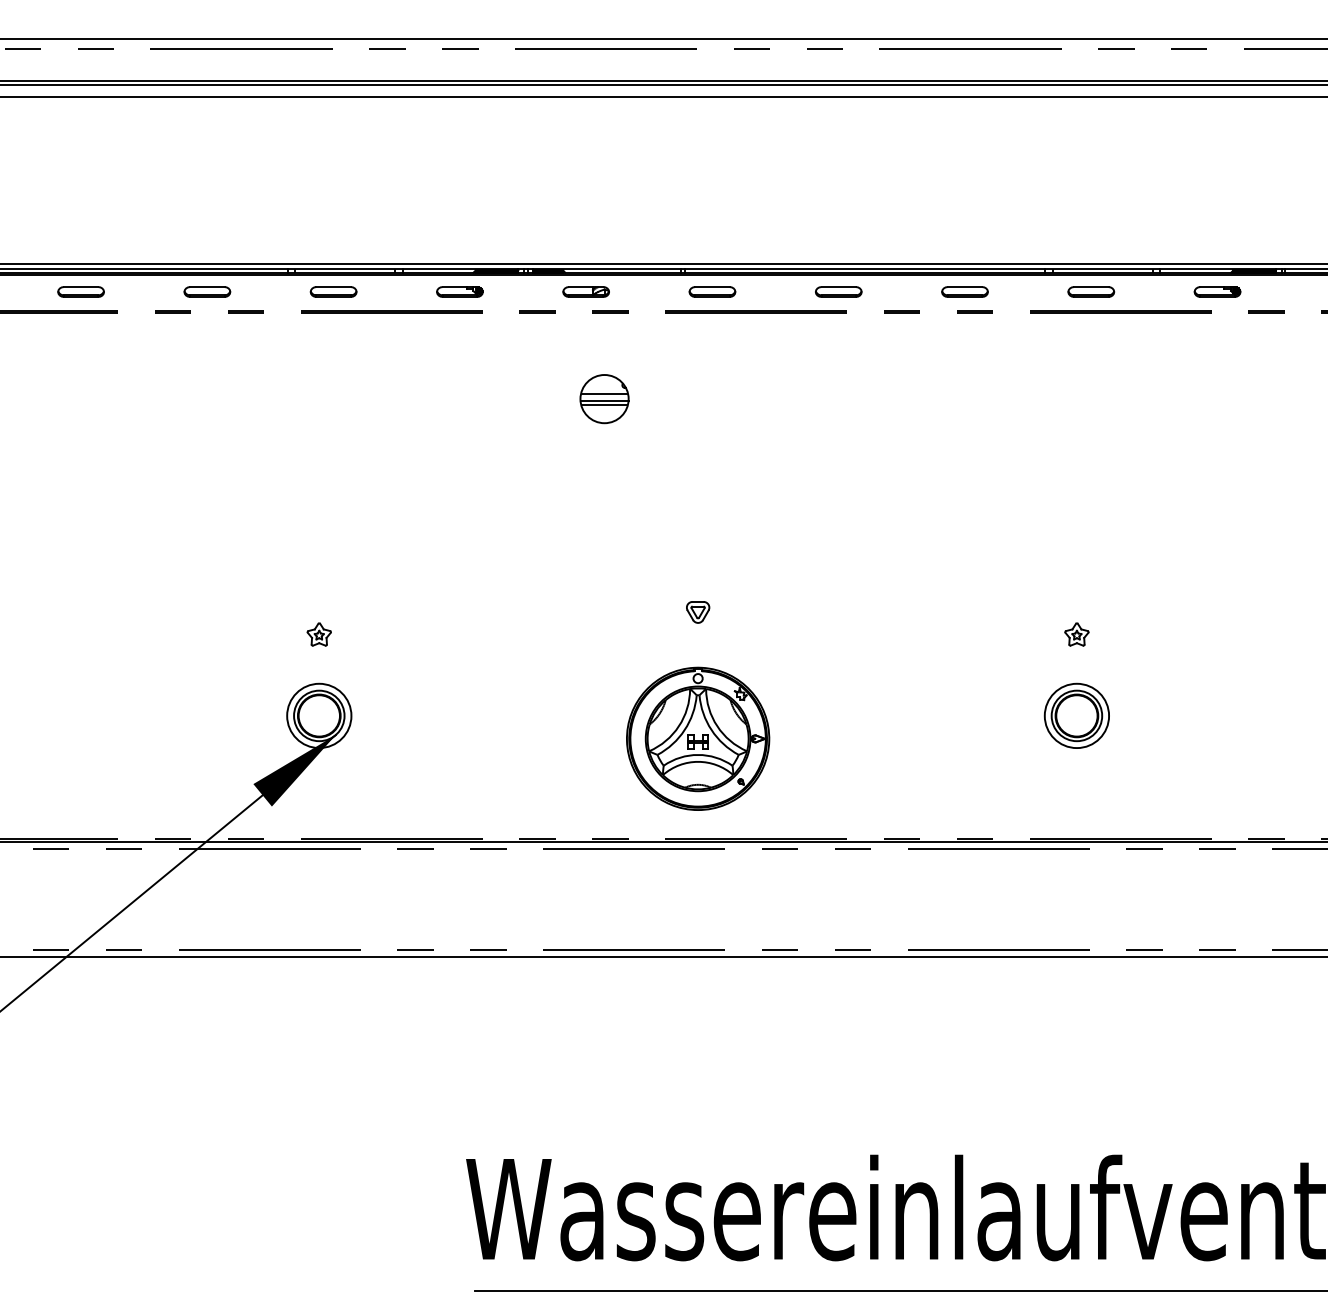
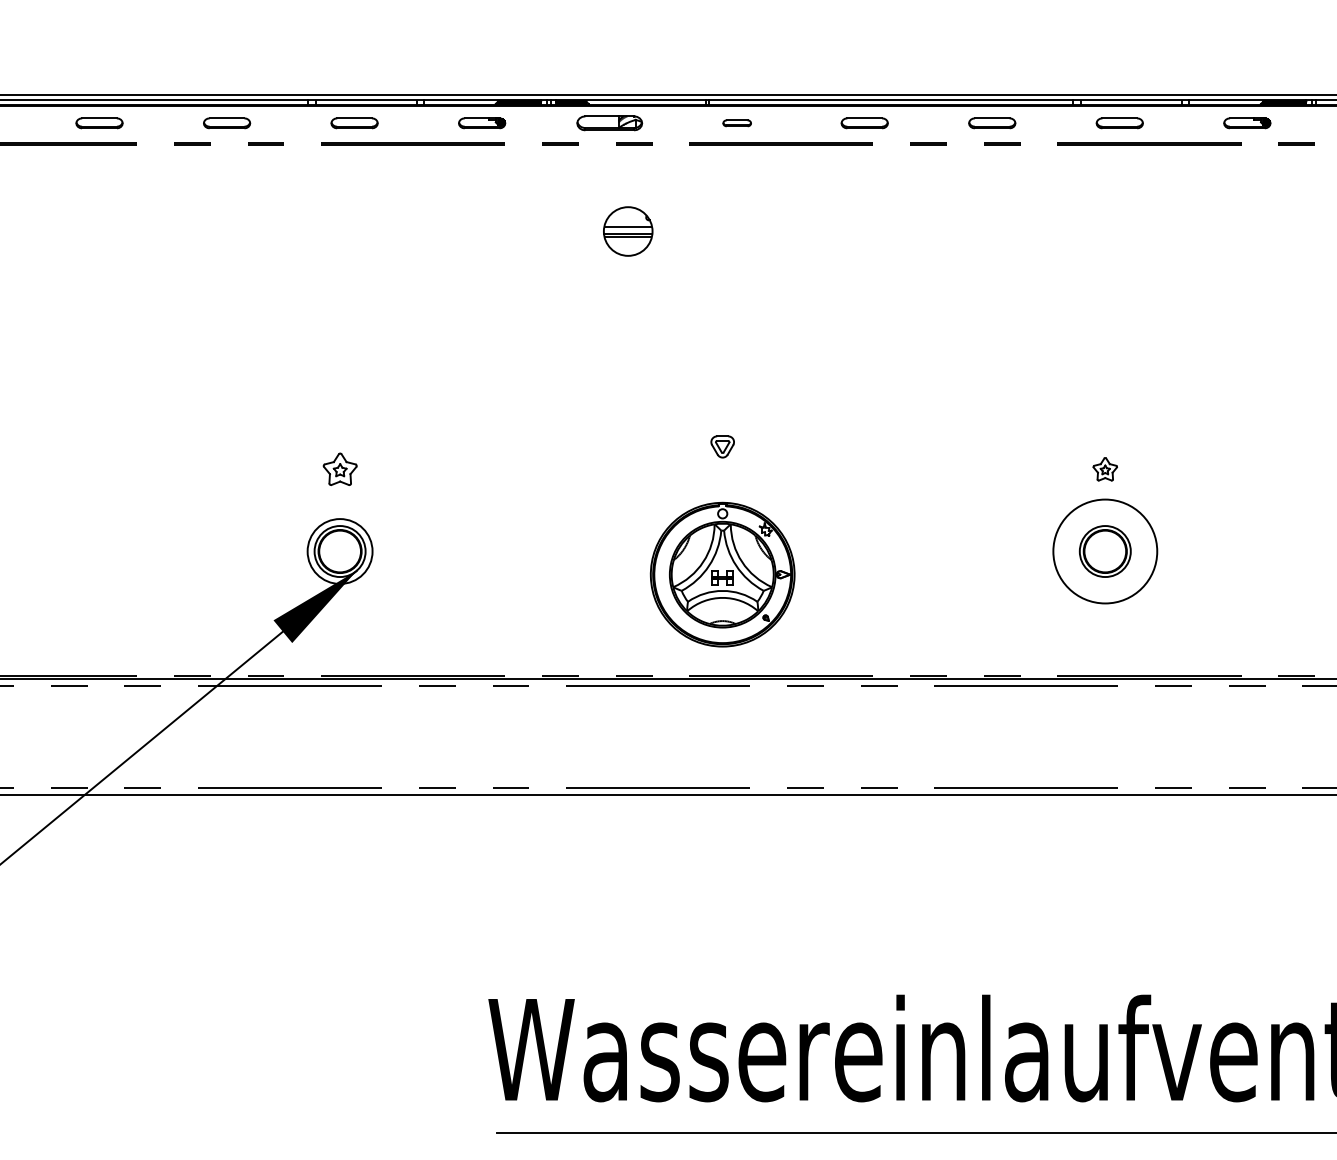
part: (585, 291) -> (608, 122), size x1.4
part: (712, 291) -> (737, 122), size x0.6
part: (318, 634) -> (339, 469), size x1.4
circle: (1076, 715) -> (1104, 551), size x1.6

